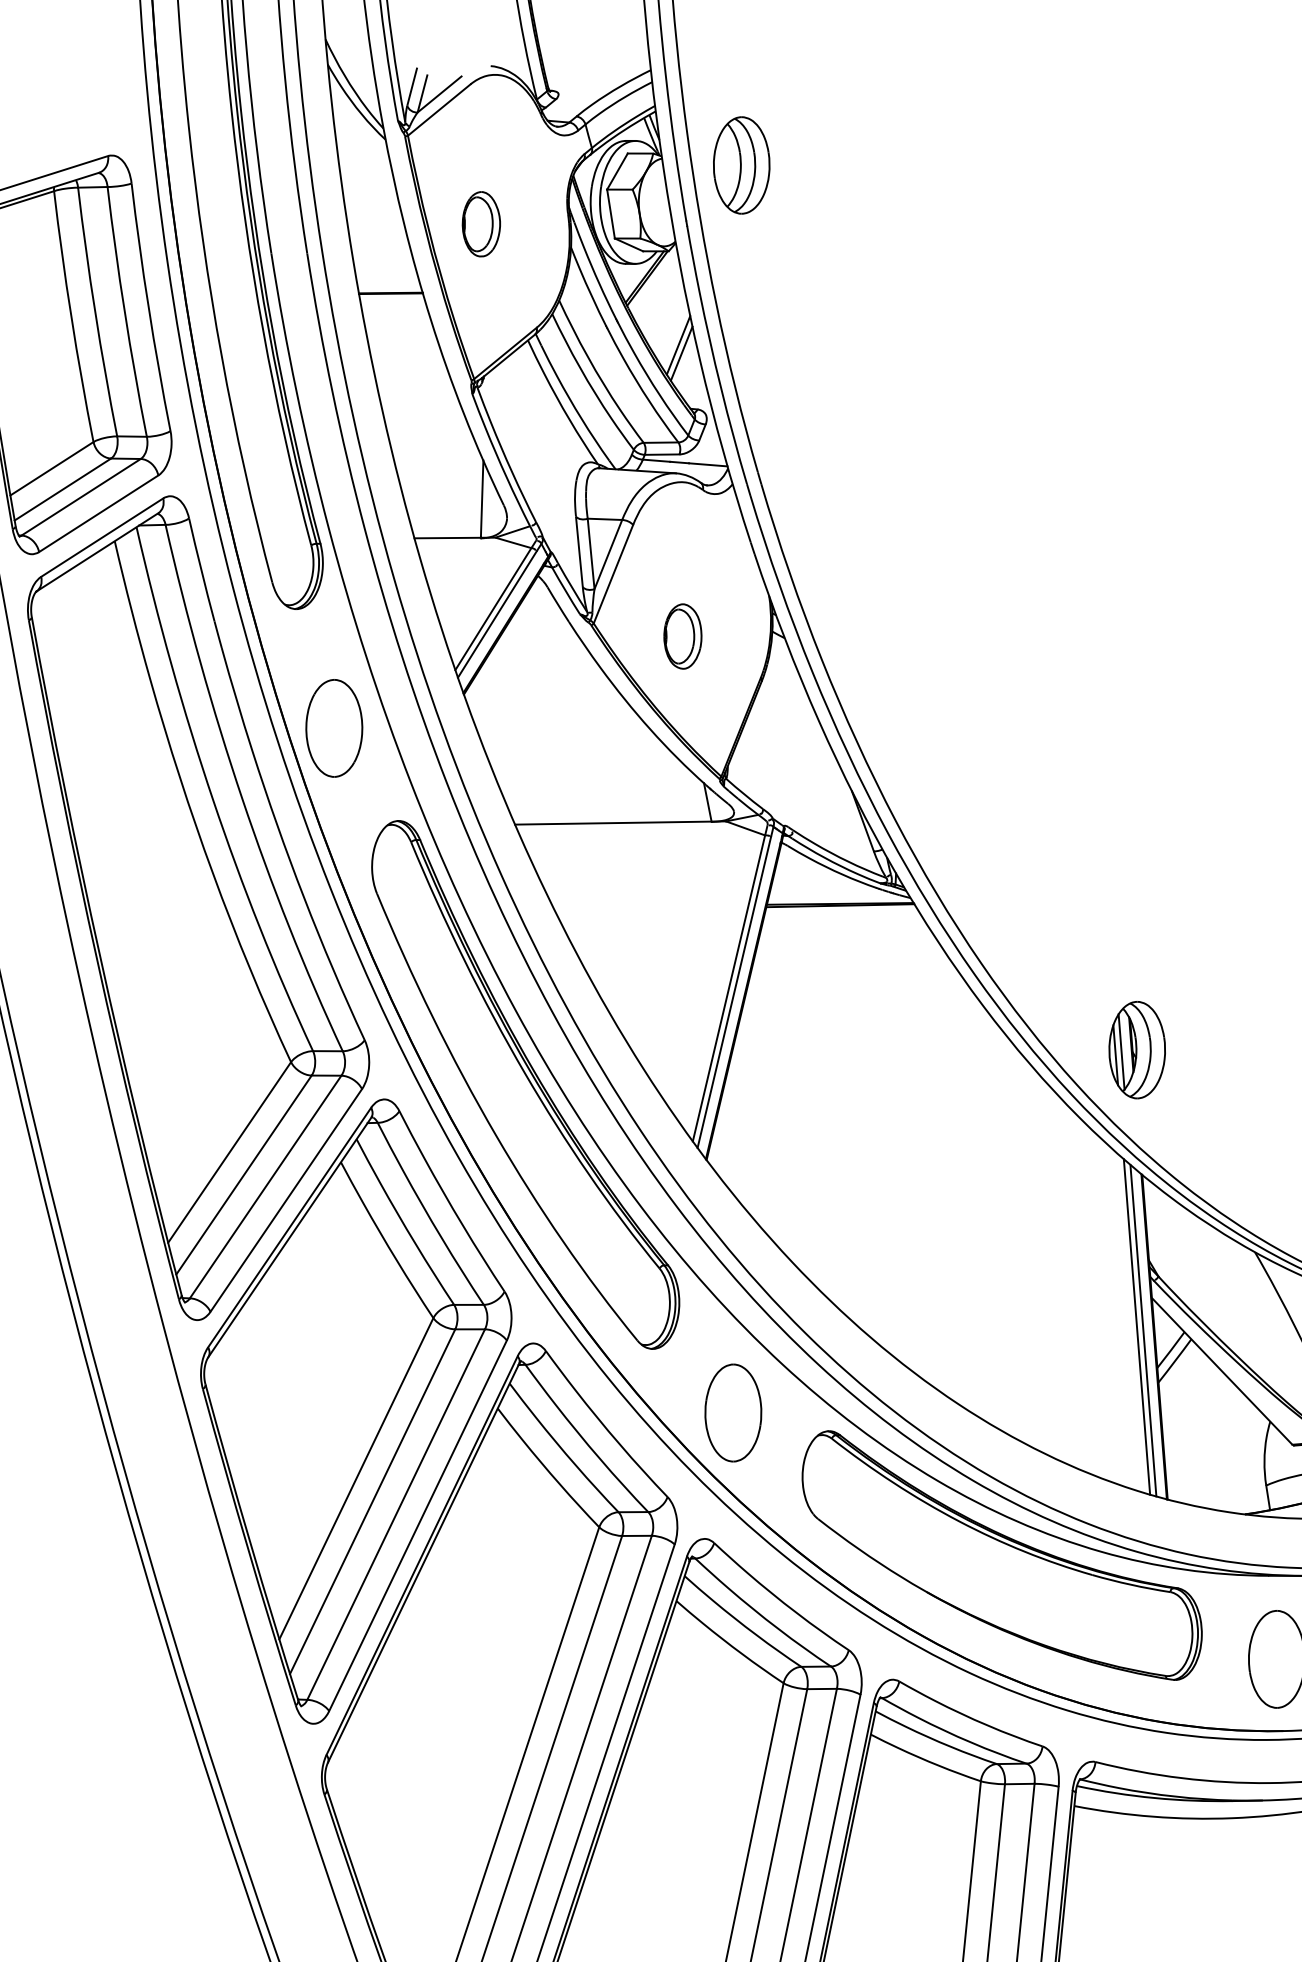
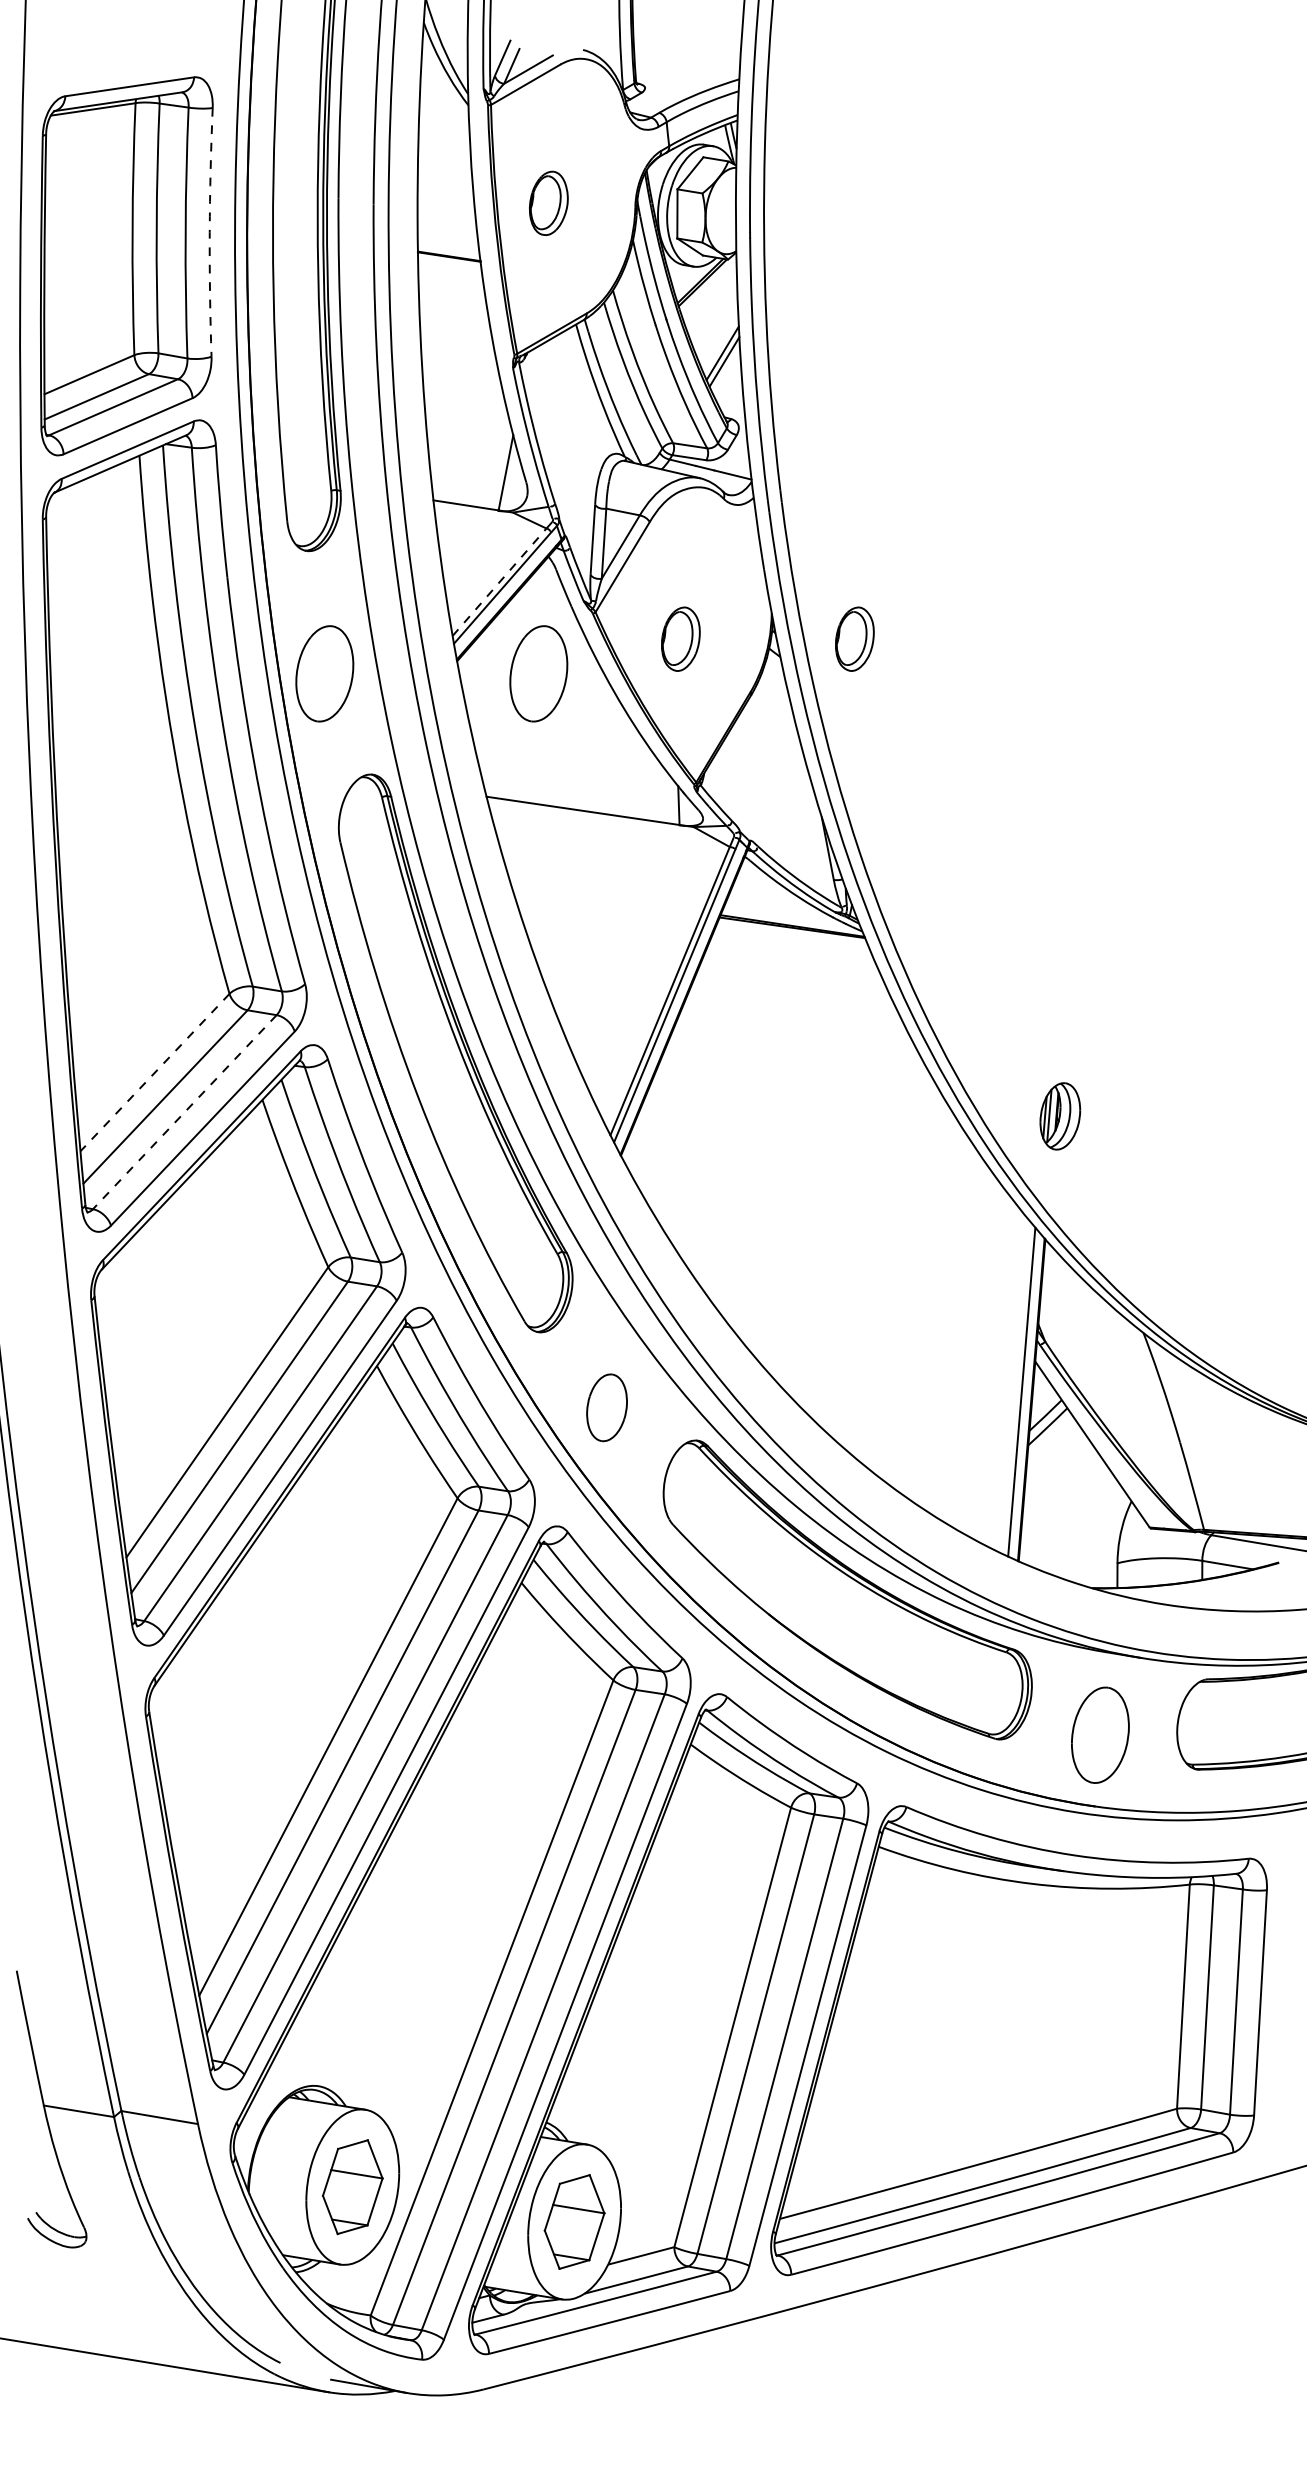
part: (740, 164) -> (812, 186), removed
arc: (148, 307) -> (209, 232), solid -> dashed
part: (855, 607) -> (854, 638), added
line: (493, 608) -> (499, 581), solid -> dashed
part: (546, 693) -> (538, 673), added
part: (1137, 1050) -> (1060, 1116), size x0.7
line: (229, 1152) -> (154, 1072), solid -> dashed
line: (265, 1187) -> (184, 1112), solid -> dashed
line: (1136, 1327) -> (1015, 1387), removed
part: (732, 1412) -> (606, 1407), size x0.7

